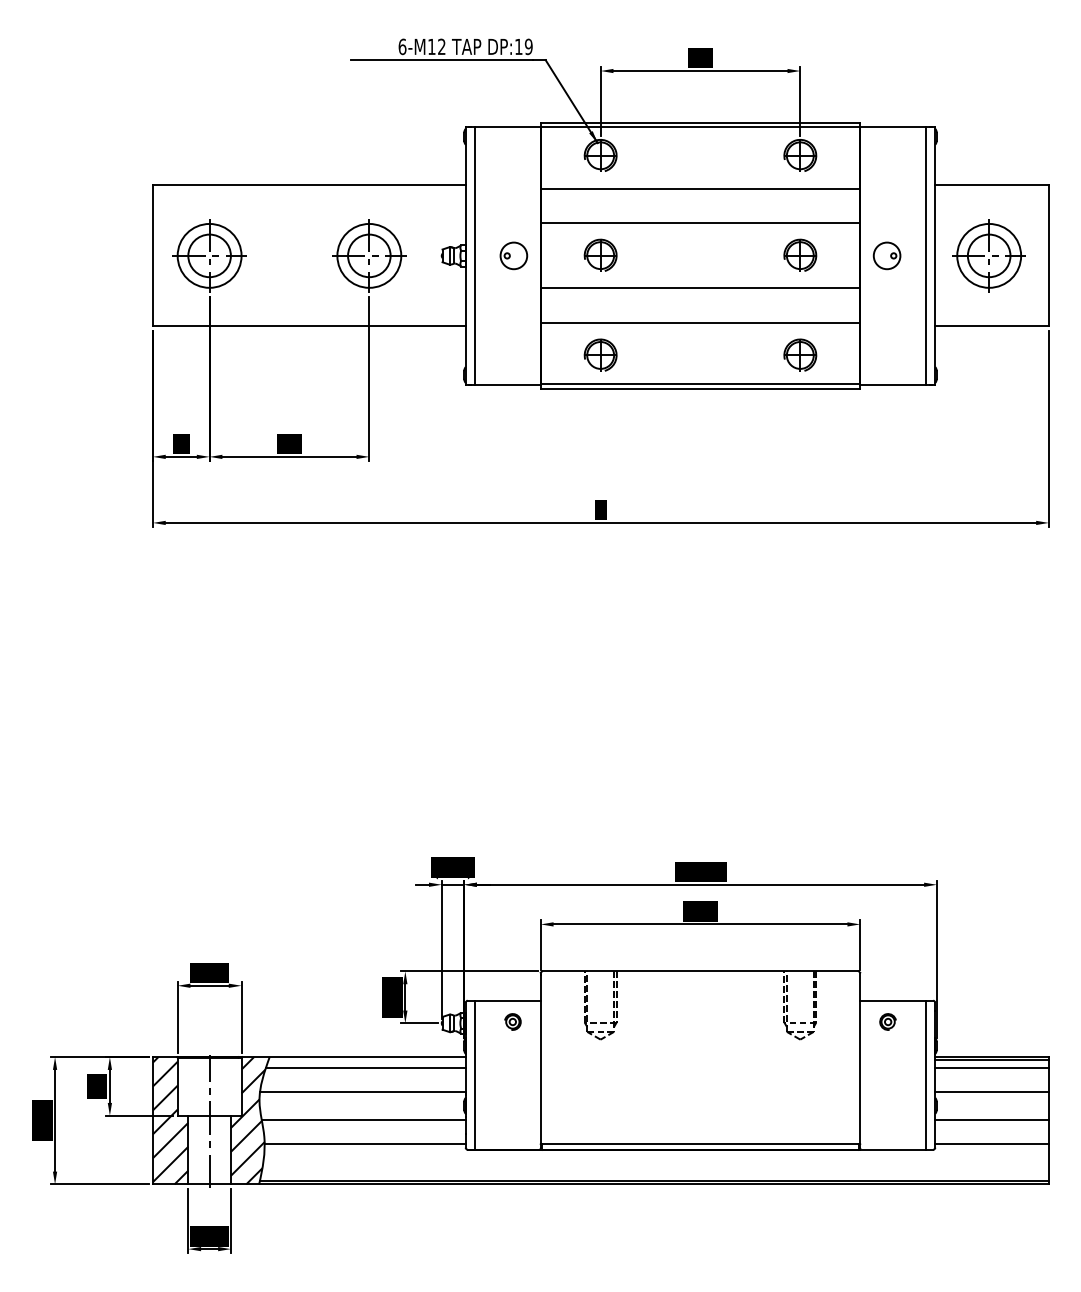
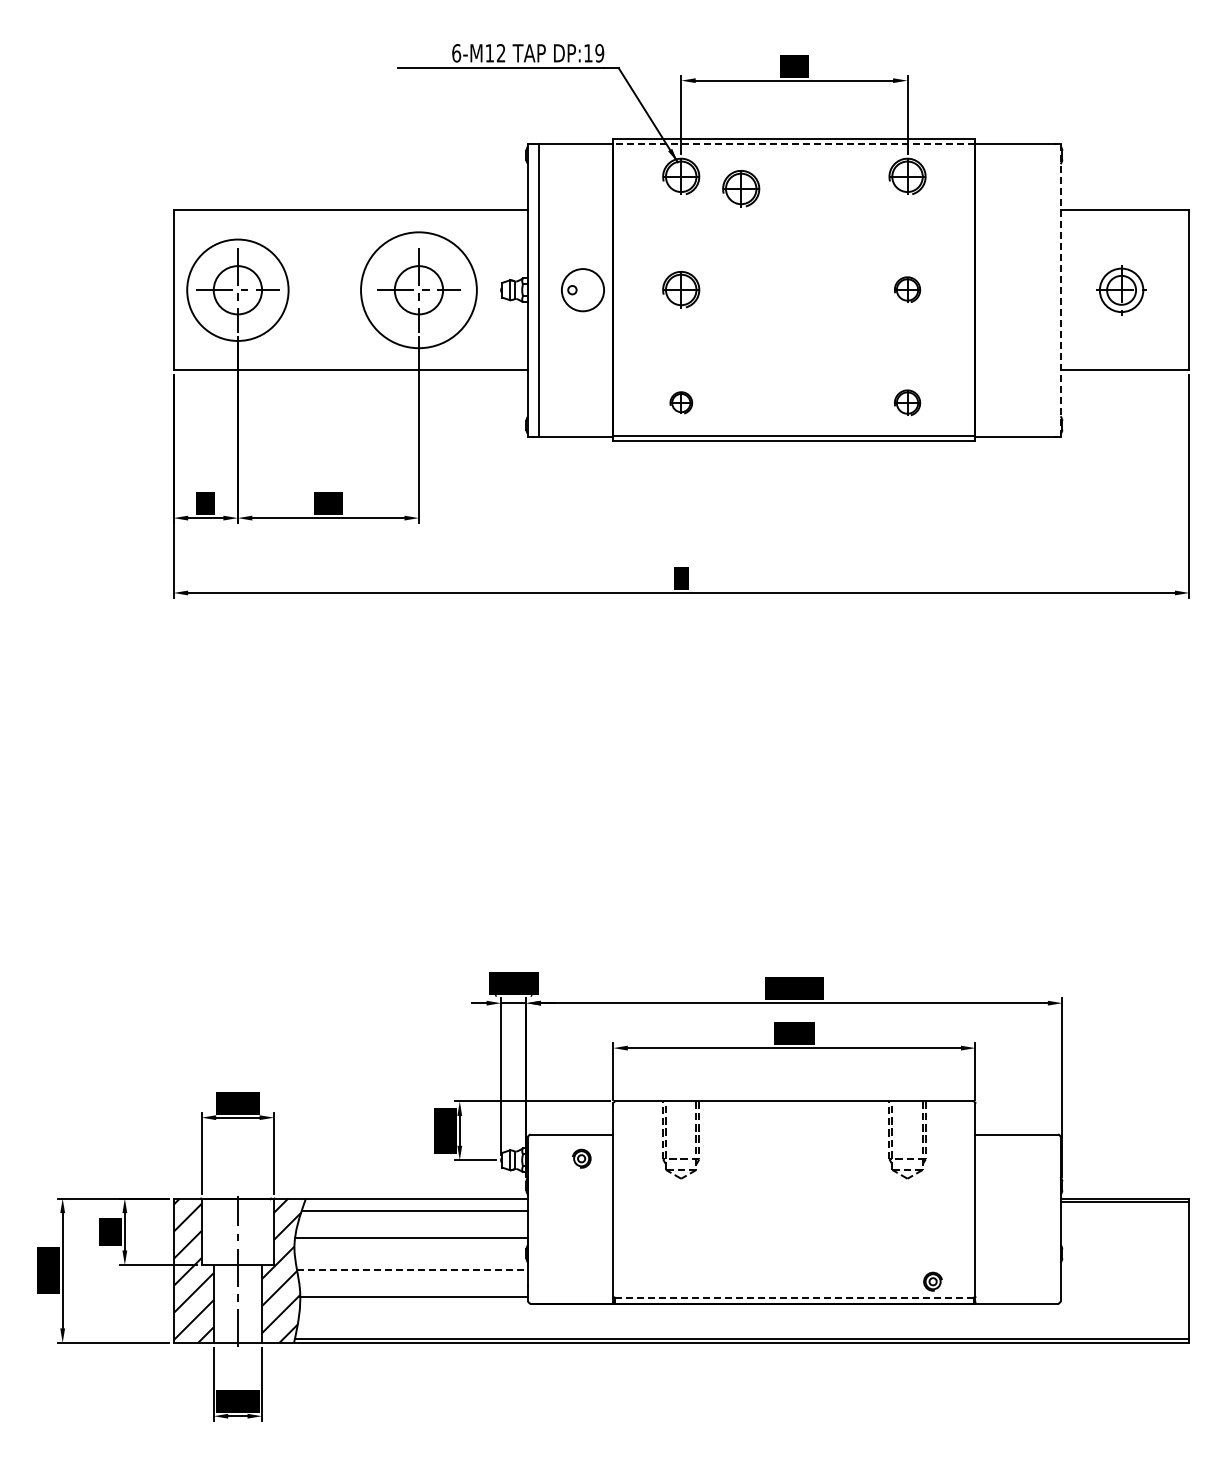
line: (699, 126) -> (793, 143), solid -> dashed
part: (653, 166) -> (741, 188), added
line: (700, 188) -> (794, 213), removed
line: (700, 222) -> (794, 252), removed
part: (800, 255) -> (907, 289), size x0.7
line: (925, 255) -> (1049, 289), removed
line: (935, 255) -> (1060, 289), solid -> dashed
circle: (209, 256) -> (237, 290), size x1.4
circle: (368, 256) -> (418, 290), size x1.6
part: (513, 256) -> (582, 290), size x1.4
part: (886, 256) -> (1005, 290), removed
part: (989, 256) -> (1121, 290), size x0.6
line: (700, 288) -> (794, 327), removed
line: (700, 323) -> (794, 366), removed
part: (600, 354) -> (681, 402), size x0.6
part: (800, 354) -> (907, 402), size x0.7
part: (887, 1021) -> (932, 1281), moved
line: (991, 1067) -> (1124, 1210), removed
line: (474, 1074) -> (538, 1218), removed
line: (925, 1074) -> (1049, 1218), removed
line: (991, 1091) -> (1124, 1237), removed
line: (363, 1119) -> (412, 1269), solid -> dashed
line: (991, 1119) -> (1124, 1269), removed
line: (700, 1144) -> (794, 1297), solid -> dashed
line: (991, 1144) -> (1124, 1297), removed

